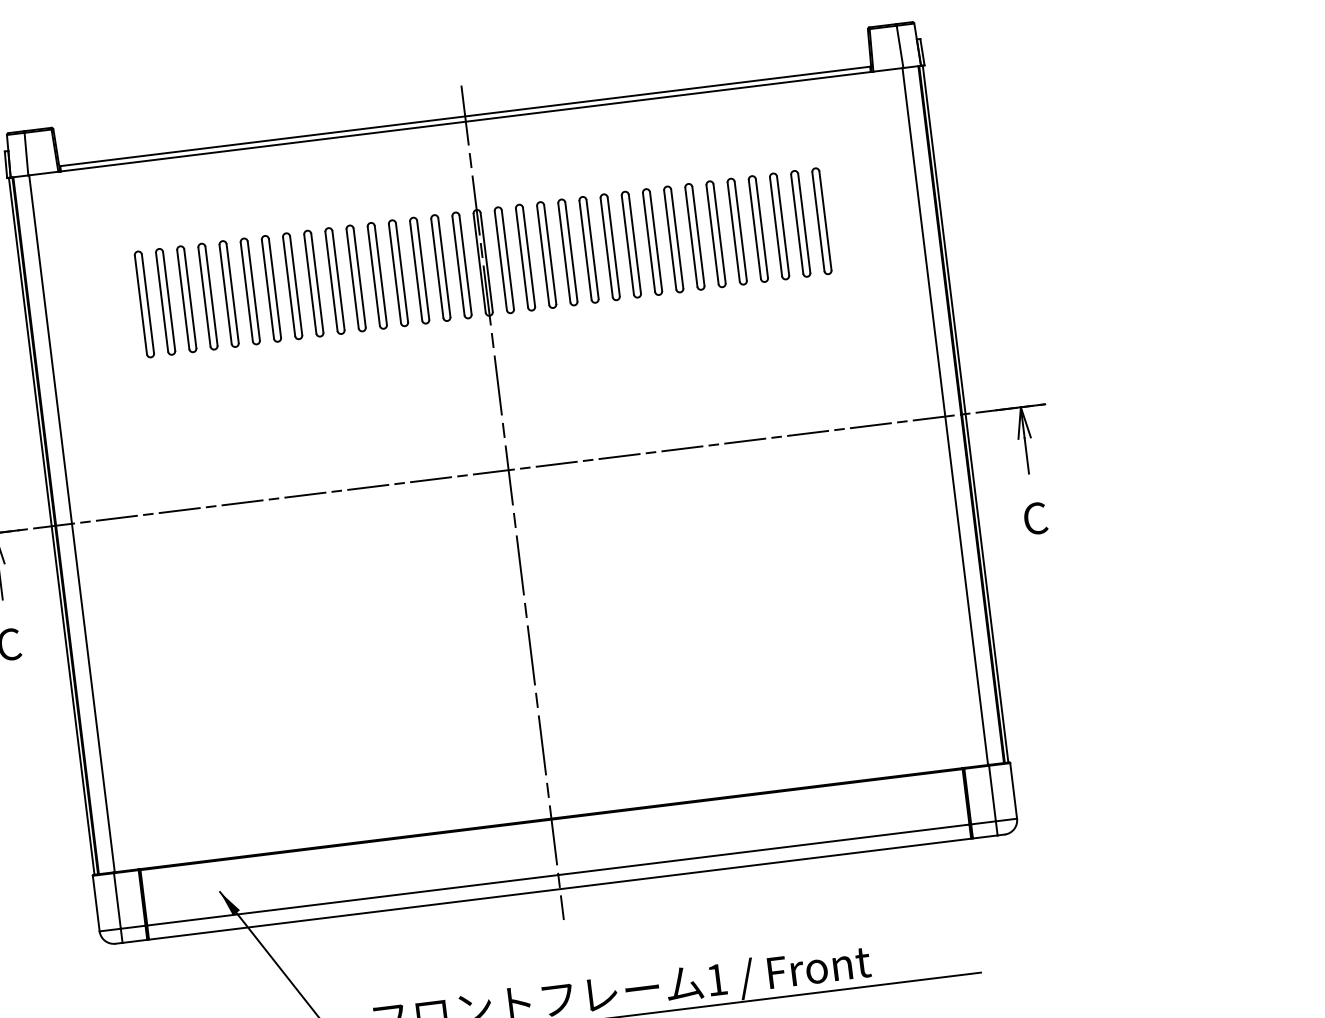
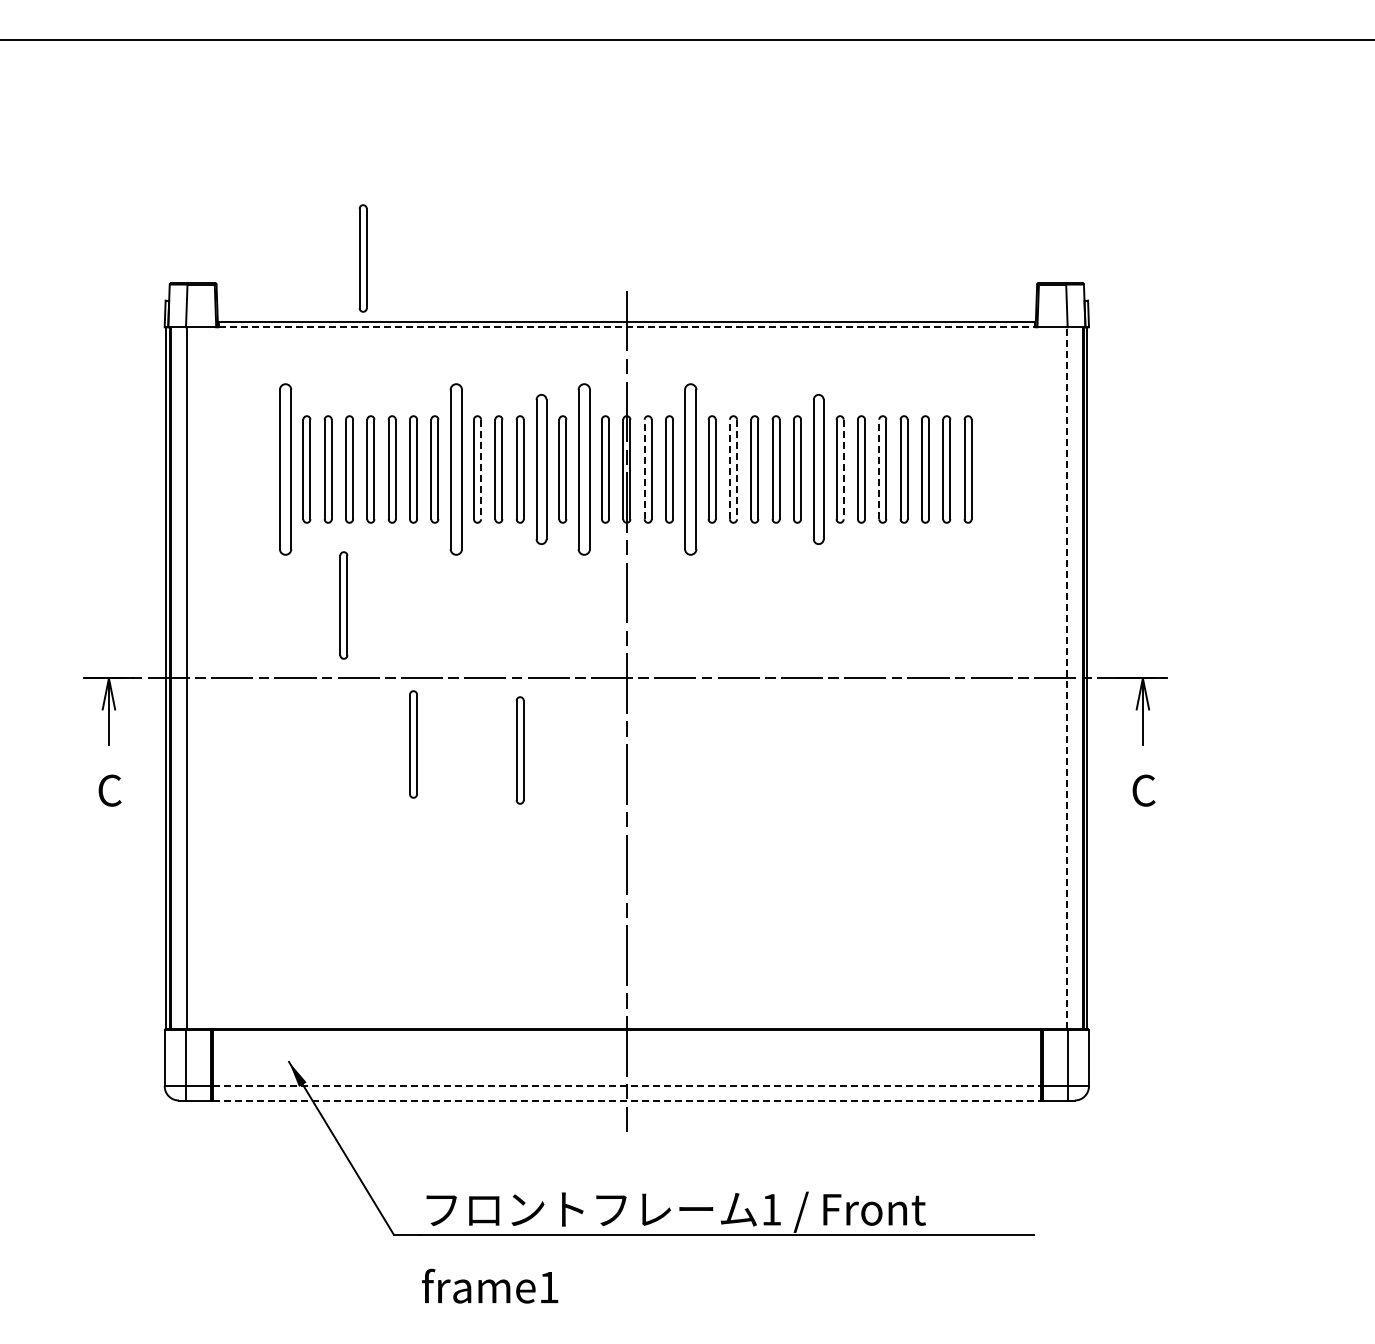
part: (195, 85) -> (362, 258), added
line: (465, 121) -> (626, 327), solid -> dashed
line: (733, 232) -> (879, 469), solid -> dashed
line: (698, 236) -> (843, 469), solid -> dashed
part: (673, 239) -> (818, 469), size x1.4
line: (593, 249) -> (737, 469), solid -> dashed
line: (585, 250) -> (729, 469), solid -> dashed
part: (546, 255) -> (690, 469), size x1.6
line: (500, 260) -> (644, 469), solid -> dashed
part: (440, 268) -> (583, 469), size x1.6
part: (398, 273) -> (541, 469), size x1.4
line: (338, 280) -> (481, 469), solid -> dashed
part: (313, 283) -> (455, 469), size x1.6
part: (144, 304) -> (285, 469), size x1.6
line: (944, 415) -> (1066, 677), solid -> dashed
part: (218, 432) -> (343, 605), added
part: (410, 554) -> (519, 750), added
part: (304, 561) -> (413, 744), added
line: (559, 875) -> (627, 1086), solid -> dashed
line: (560, 889) -> (627, 1100), solid -> dashed

